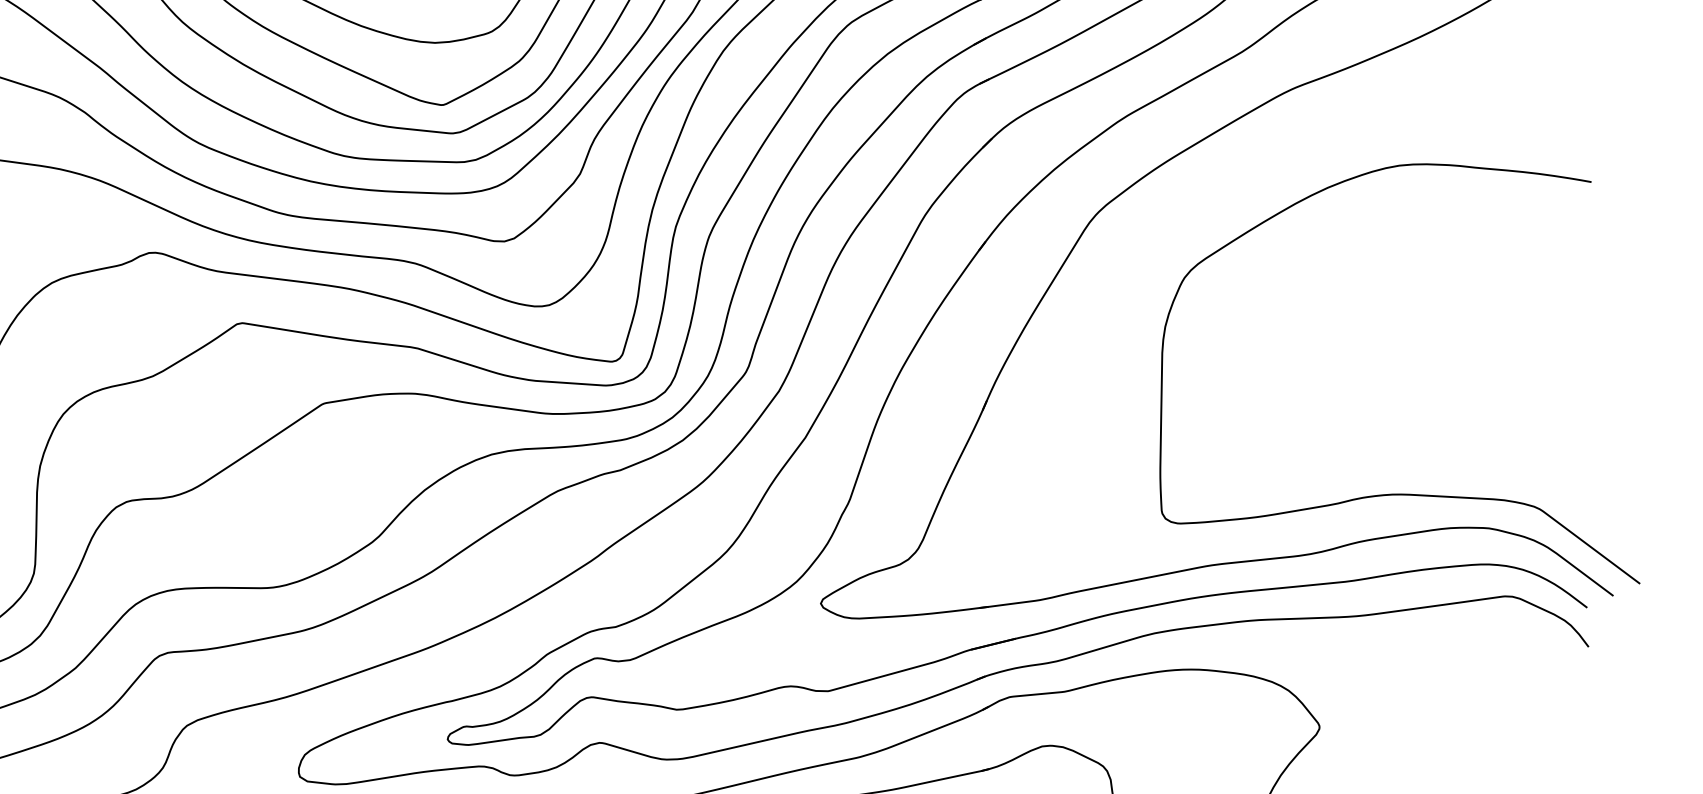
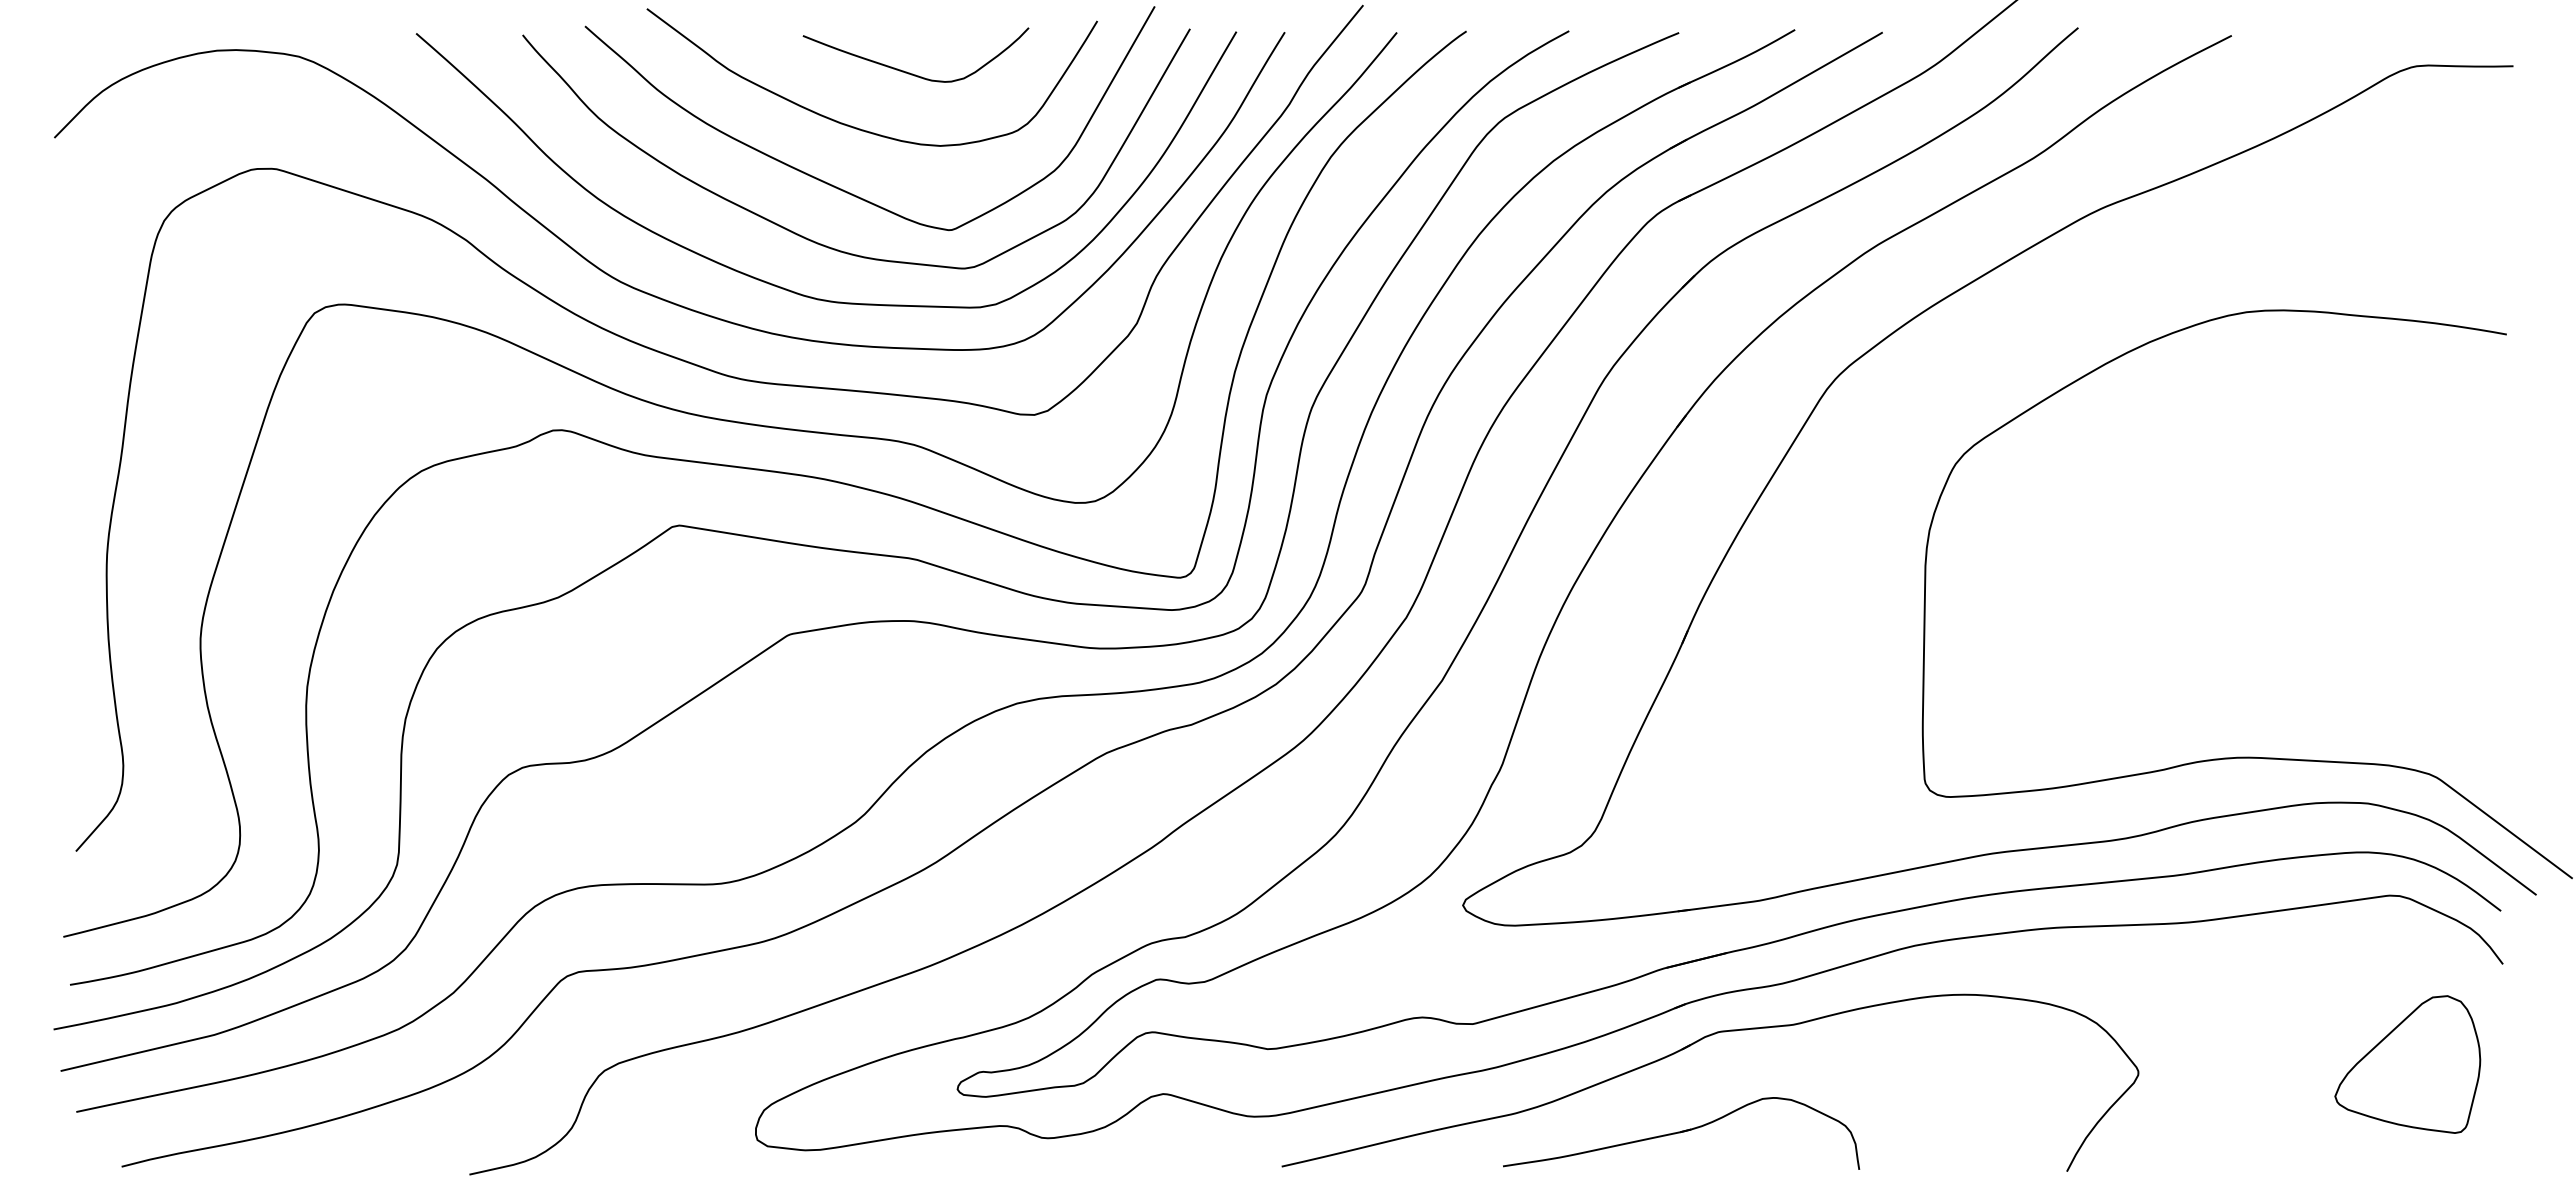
part: (1518, 721) -> (2407, 1064), added

